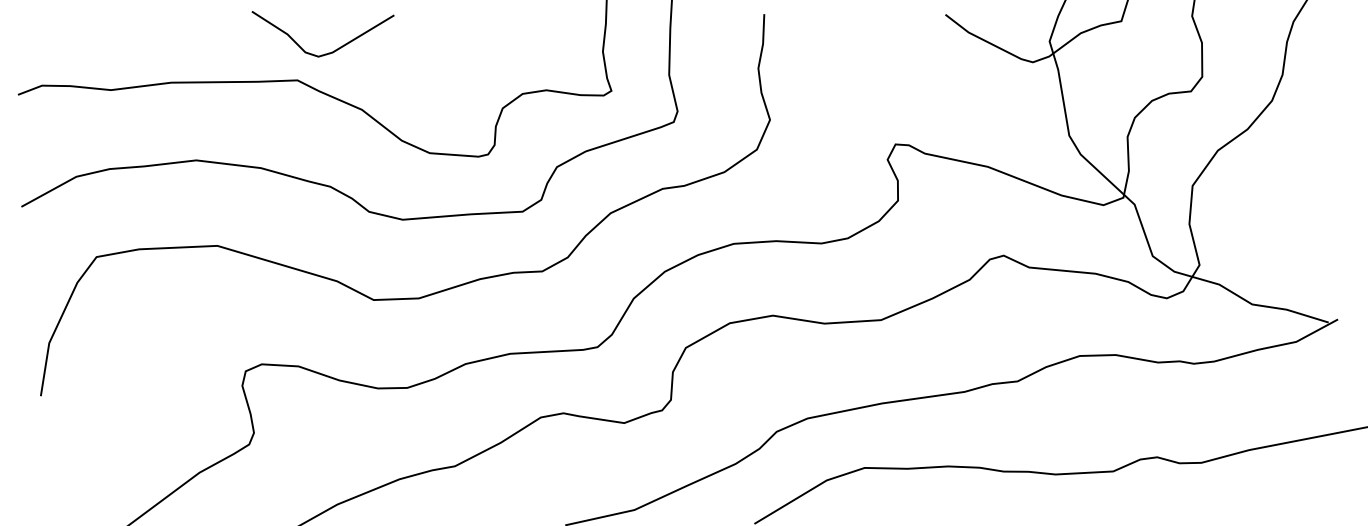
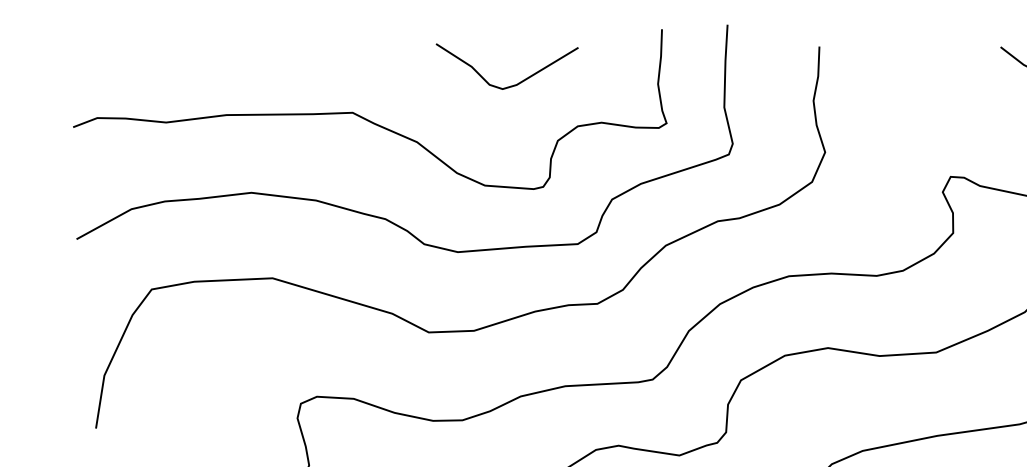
curve: (328, 52) -> (512, 84), moved

